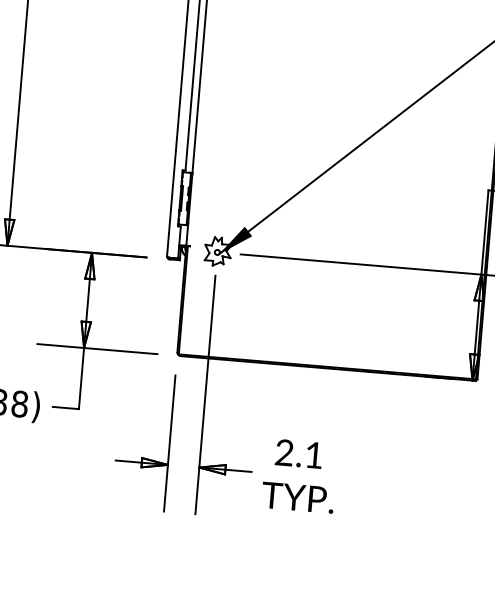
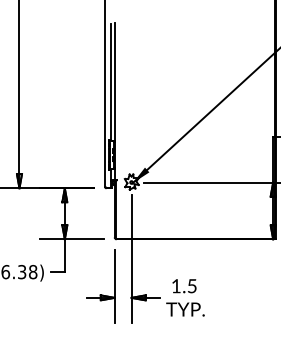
text: (297, 454) -> (183, 286), 2.1 -> 1.5

